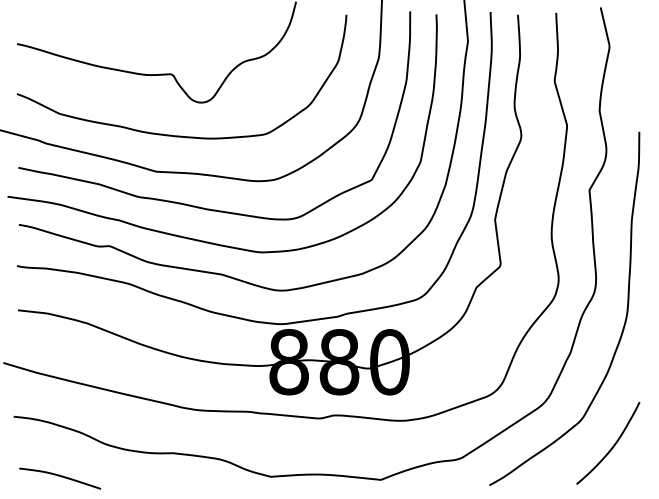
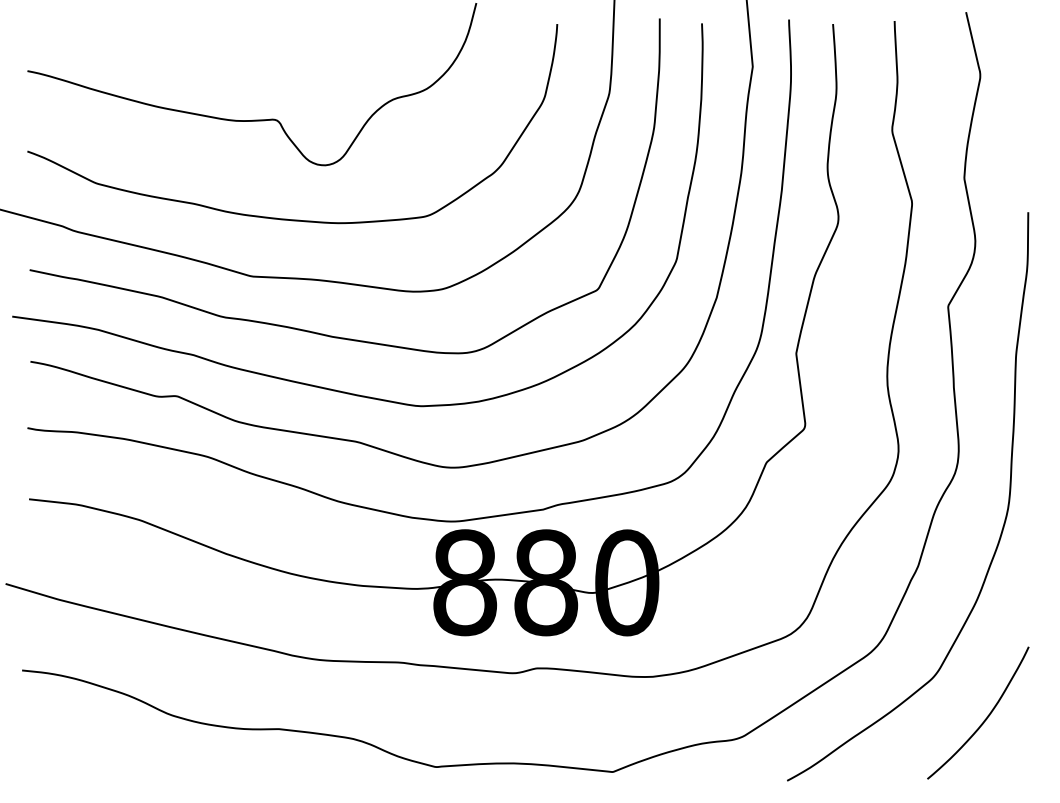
curve: (61, 477) -> (99, 768), removed

